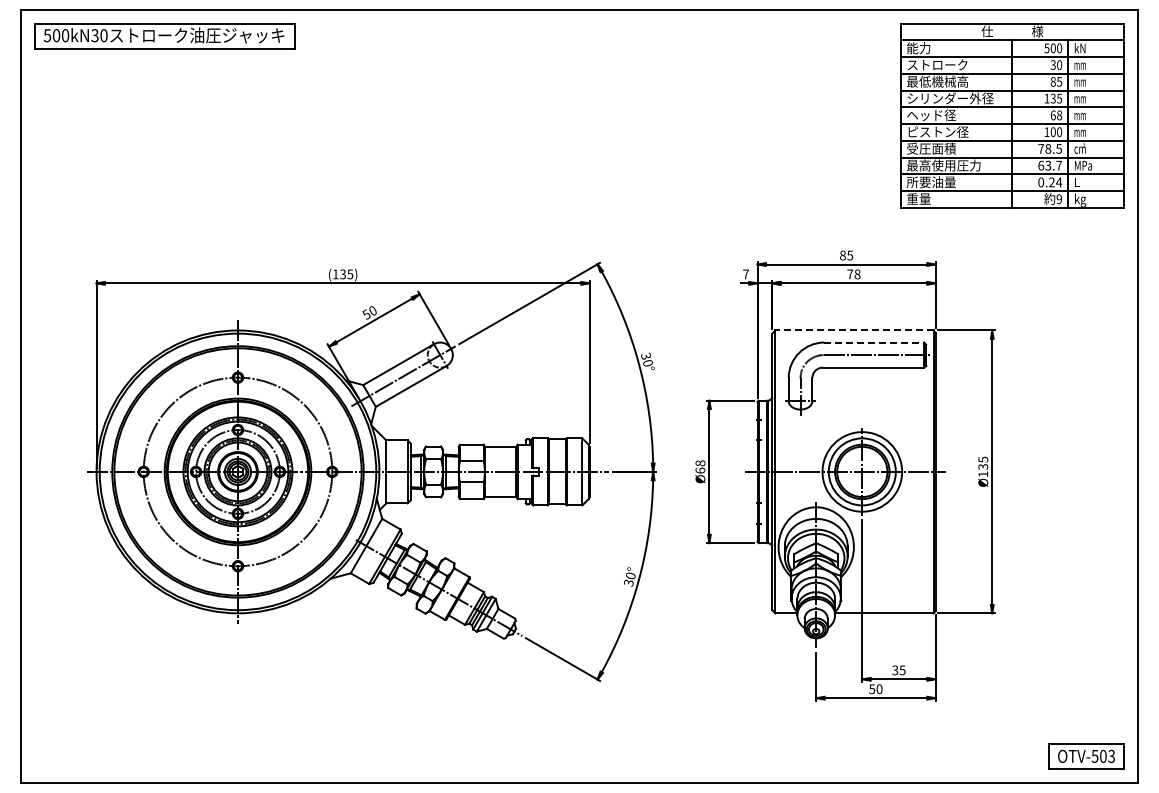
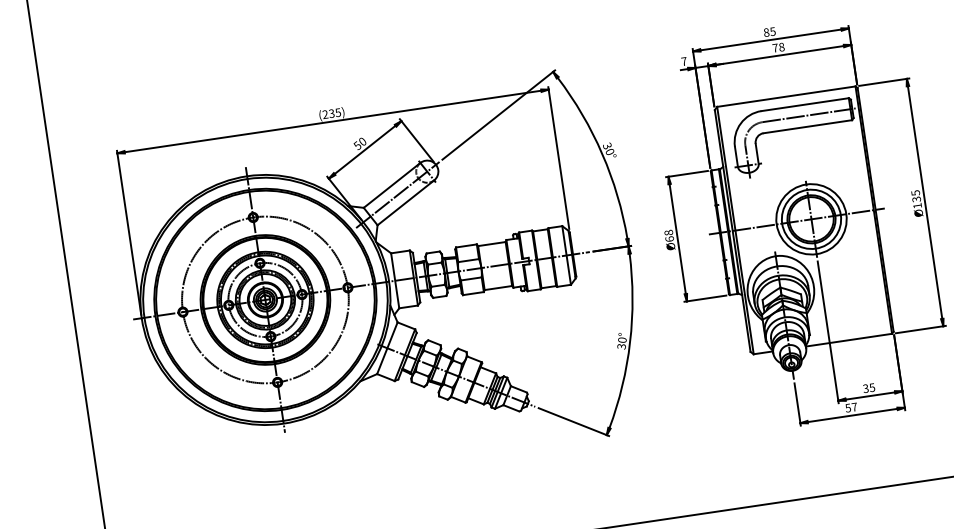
text: (335, 273) -> (325, 113), (135) -> (235)
line: (853, 330) -> (785, 96), dashed -> solid
line: (874, 342) -> (805, 104), dashed -> solid
text: (879, 689) -> (854, 407), 50 -> 57

